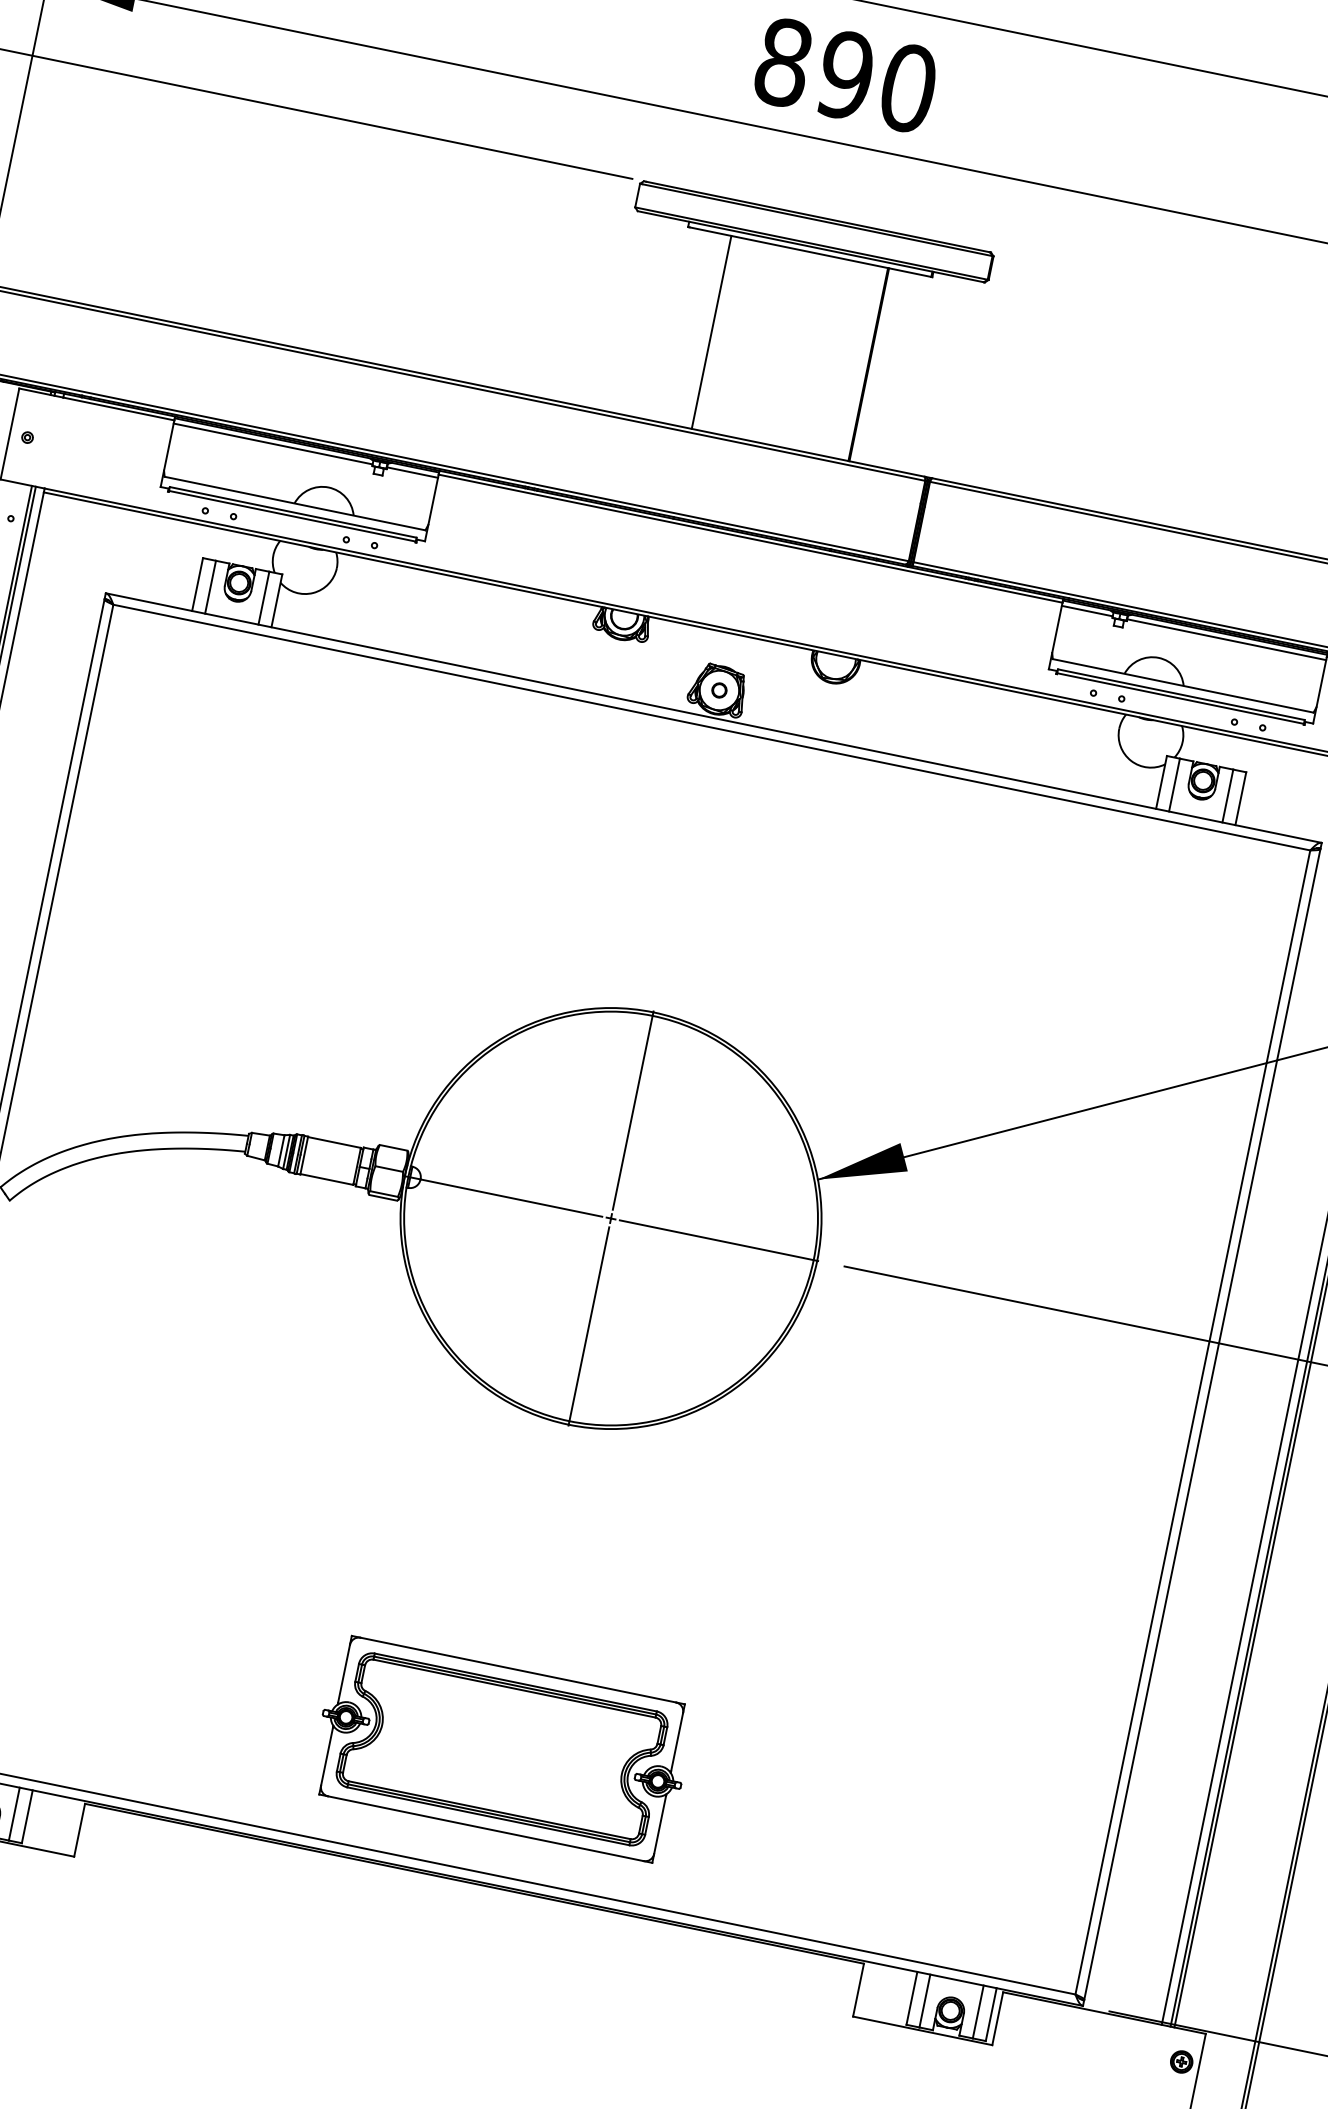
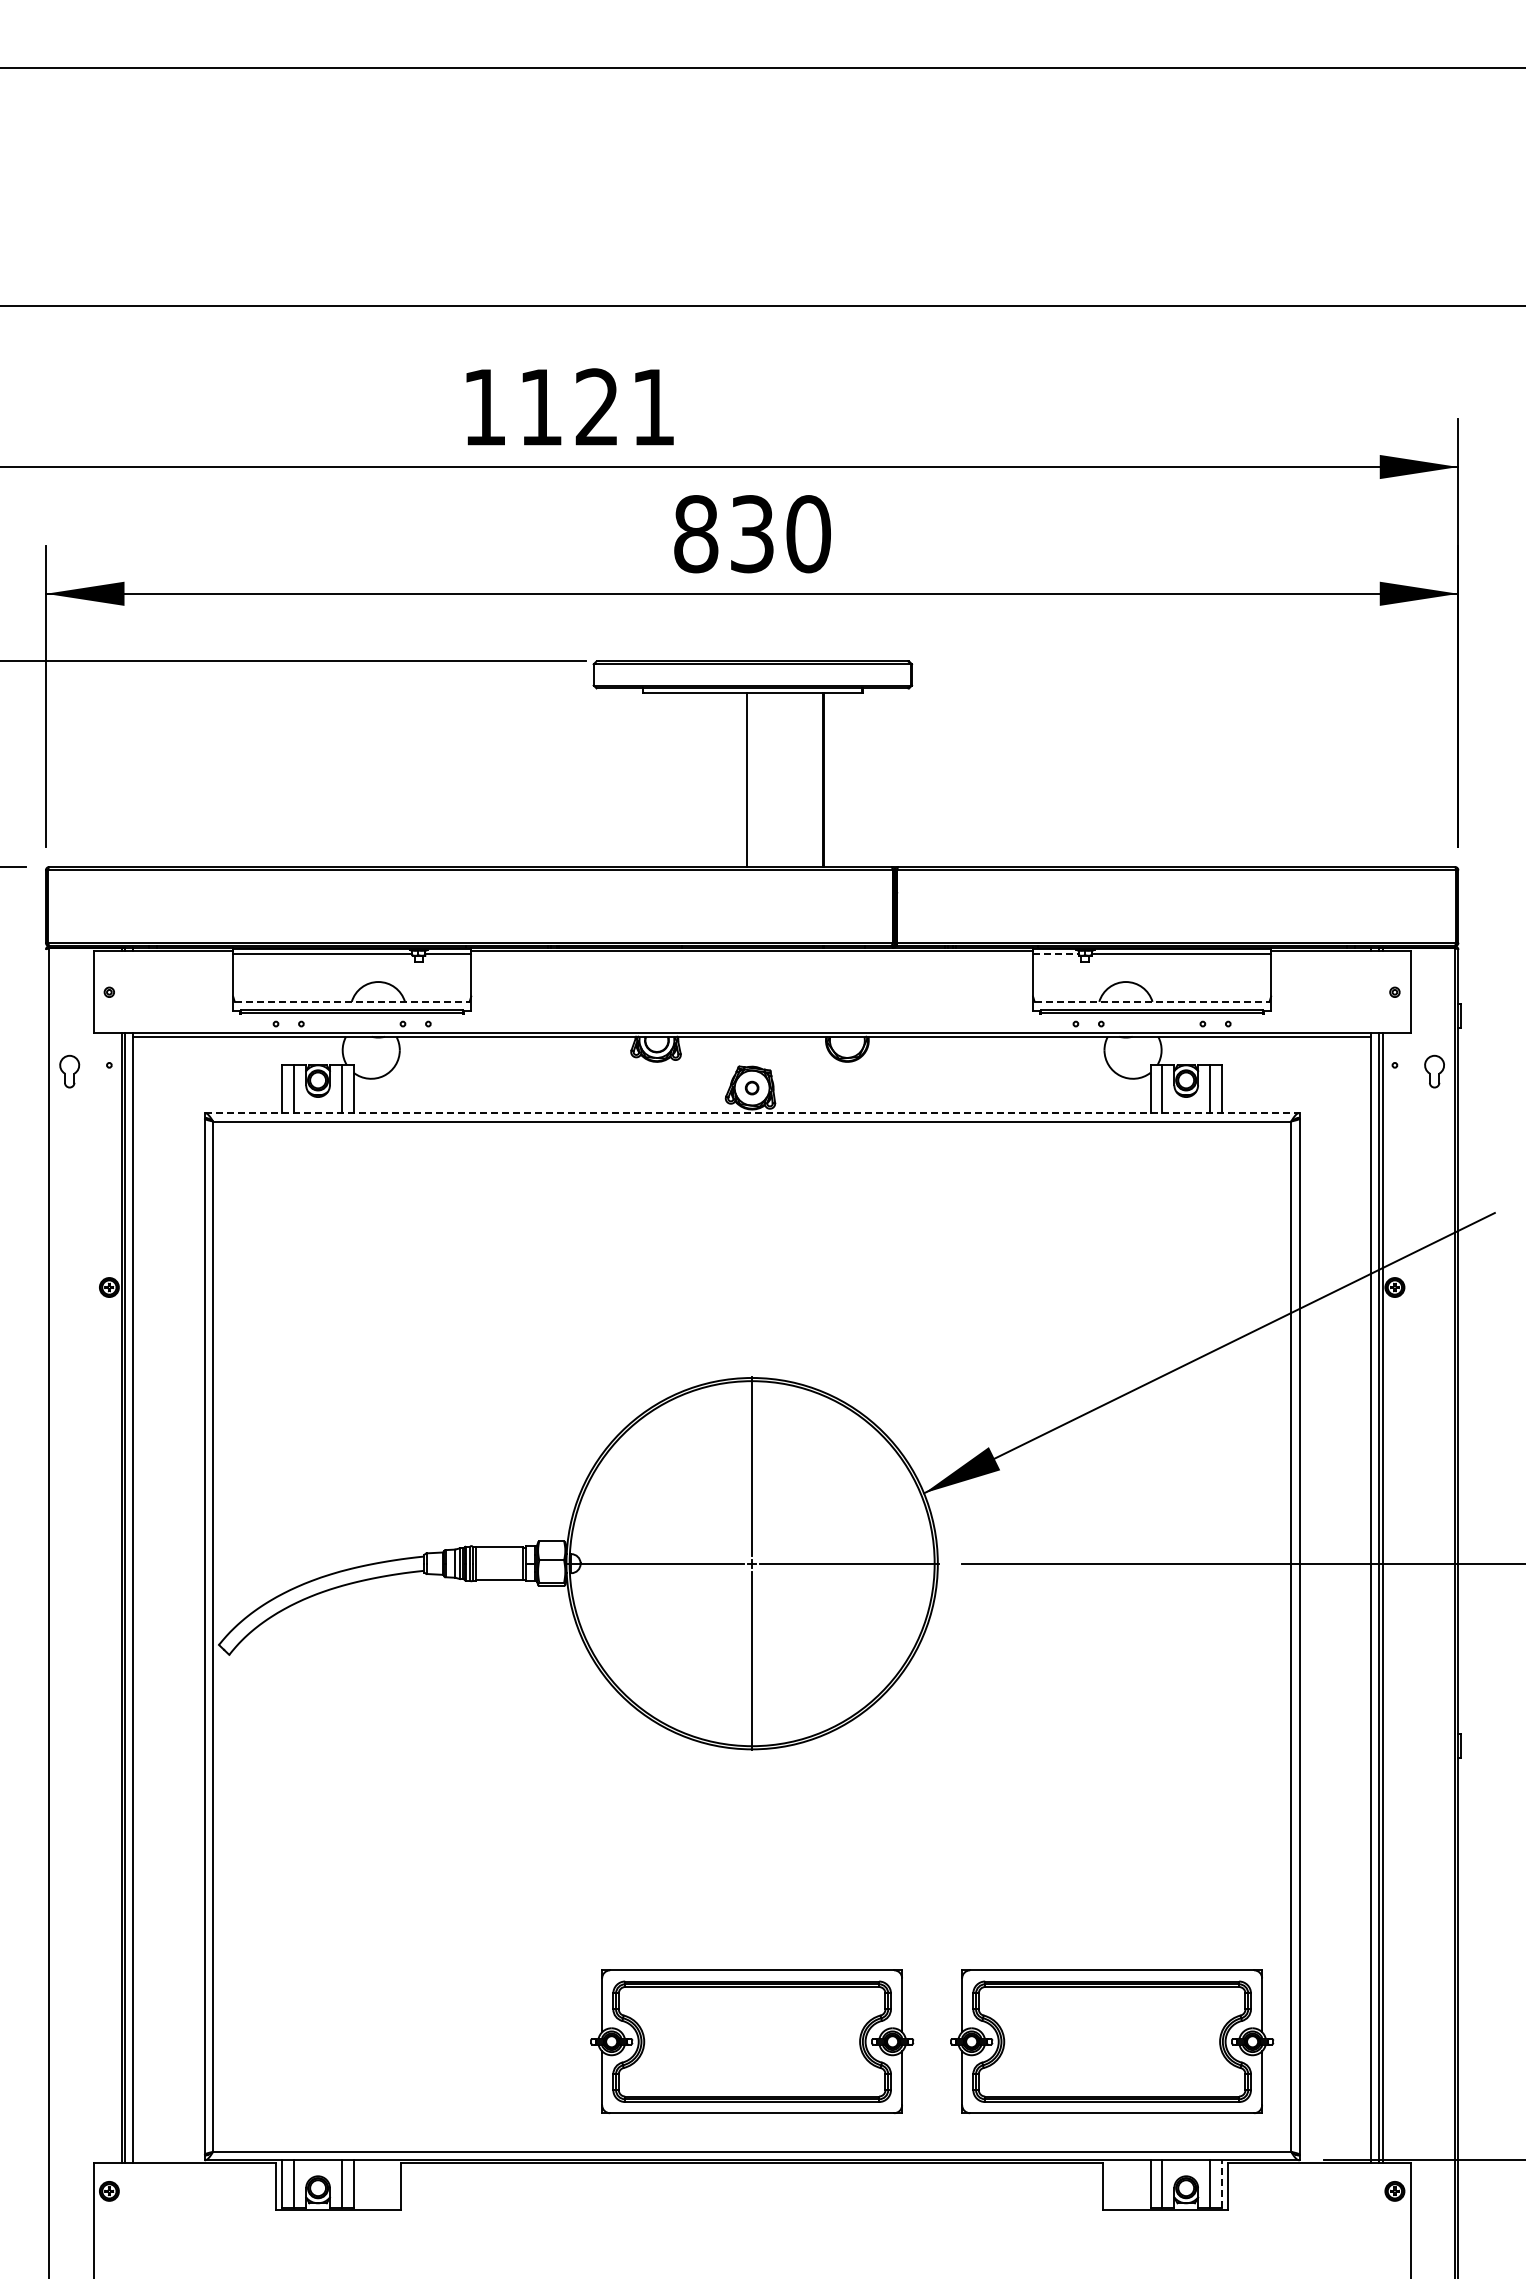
text: (846, 75) -> (752, 534), 890 -> 830
line: (711, 331) -> (746, 779), moved
line: (295, 503) -> (352, 1001), solid -> dashed
line: (1086, 611) -> (1055, 954), solid -> dashed
line: (1183, 685) -> (1152, 1001), solid -> dashed
line: (714, 717) -> (752, 1112), solid -> dashed
part: (902, 1831) -> (1112, 2041), added
line: (990, 2014) -> (1221, 2184), solid -> dashed

